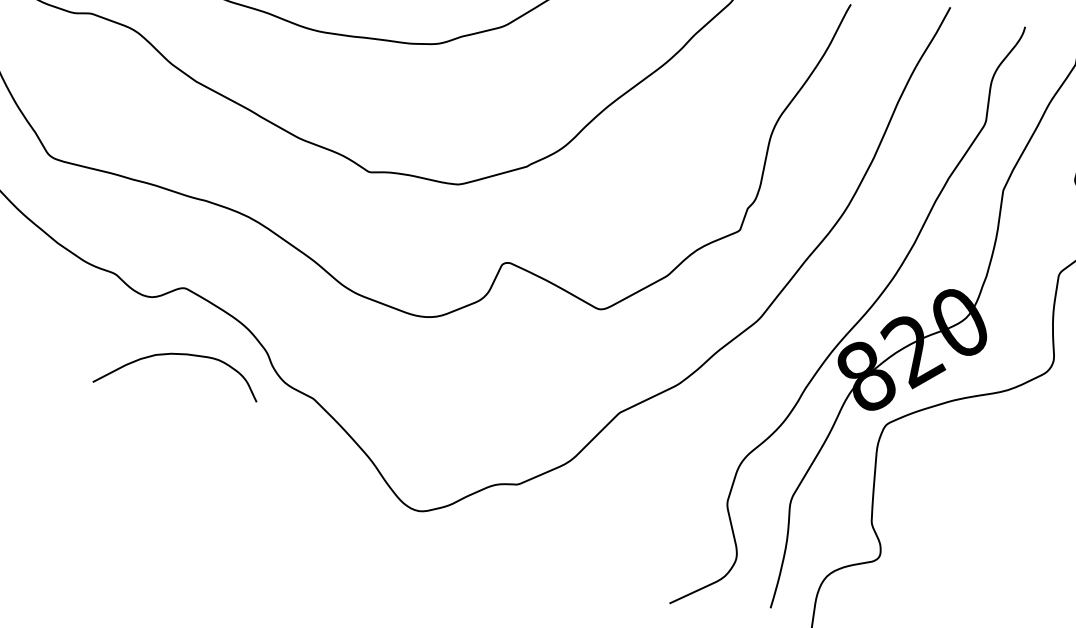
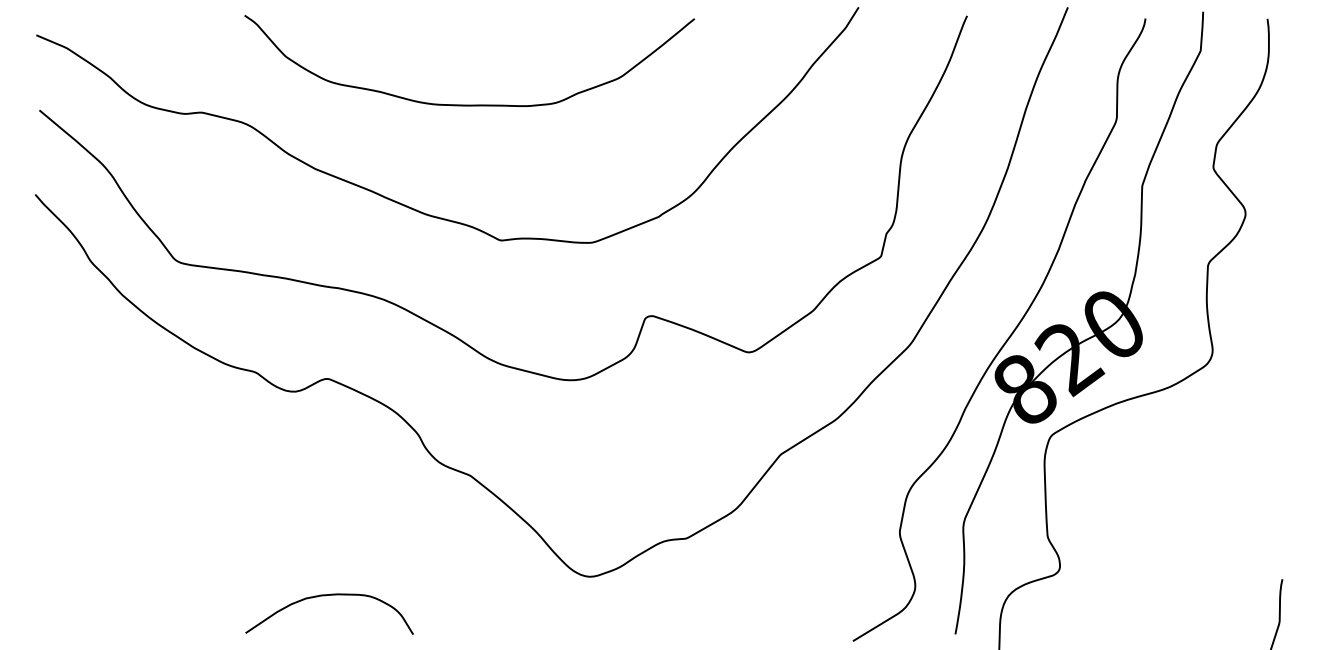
curve: (175, 355) -> (325, 596), moved

